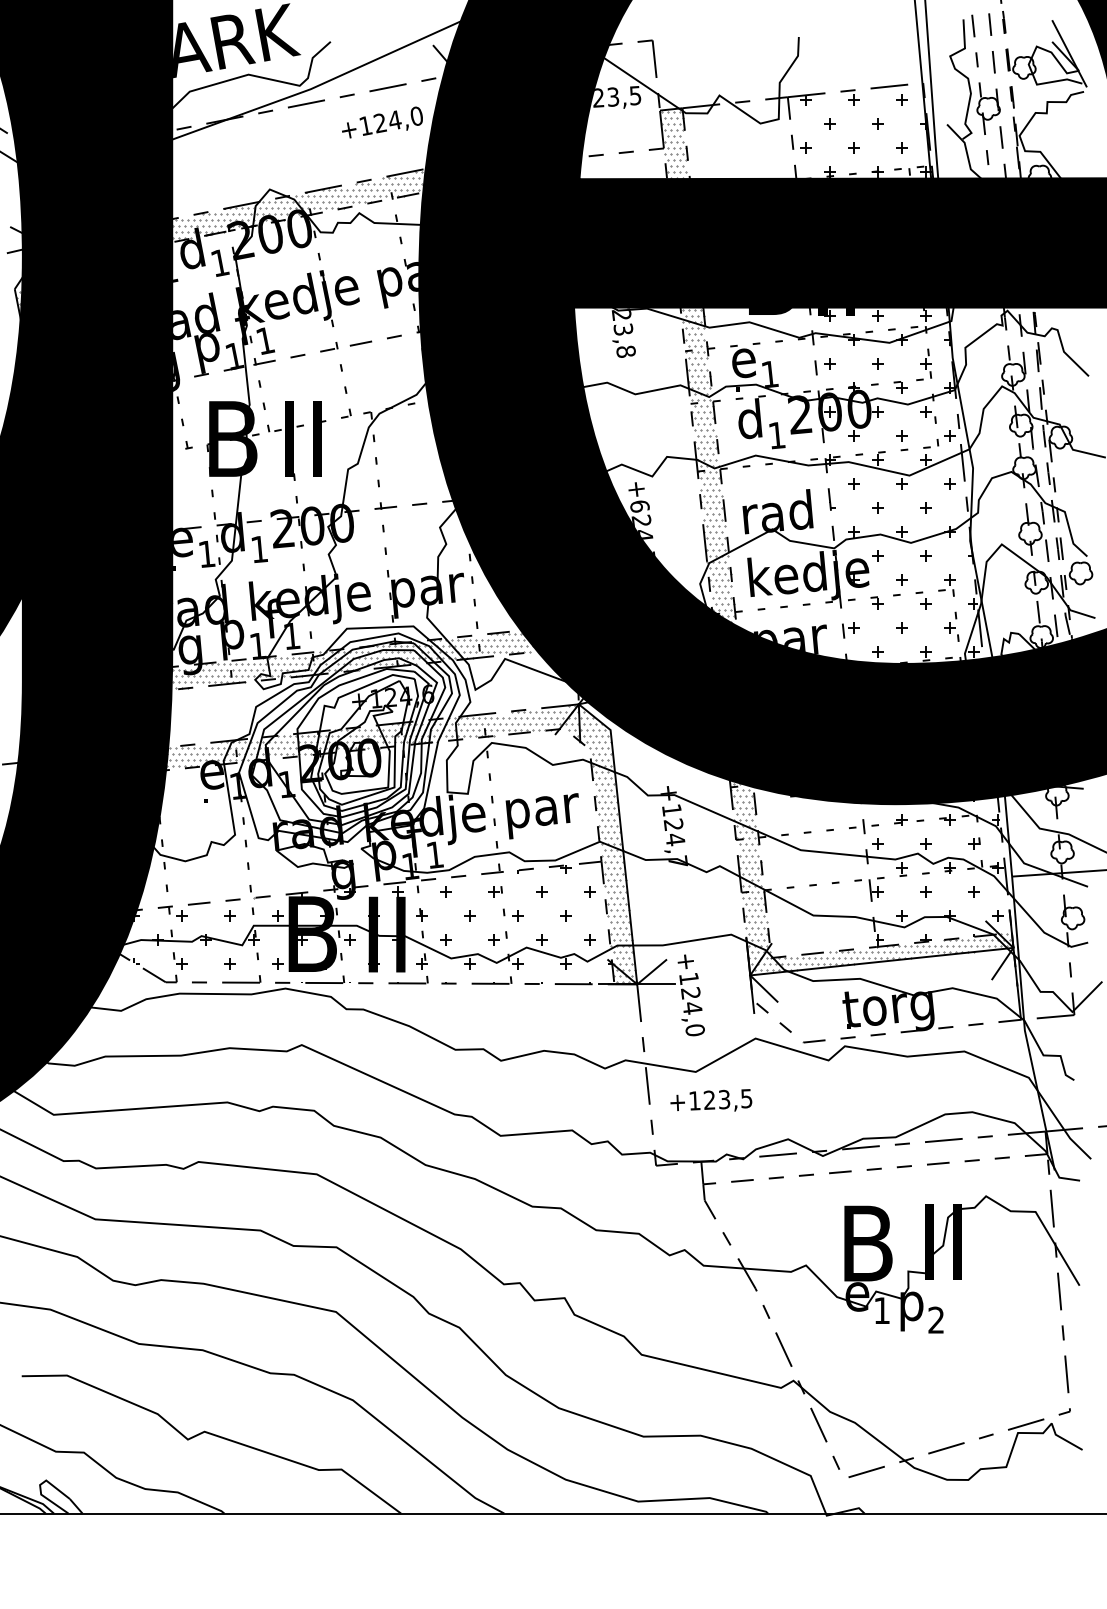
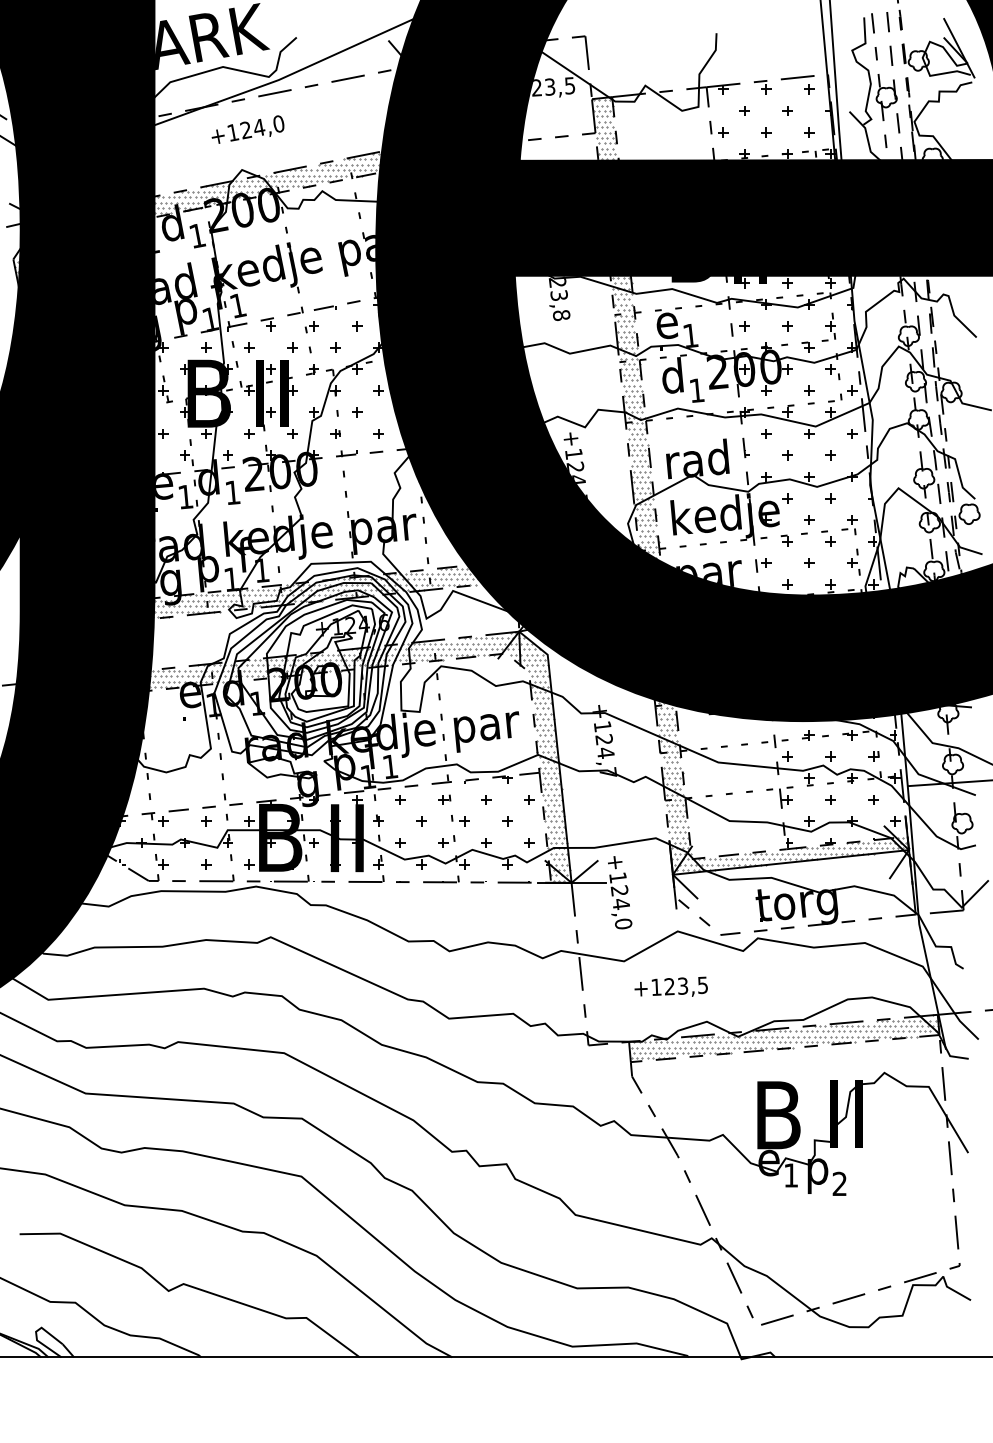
text: (382, 122) -> (248, 129), moved
hatch: (311, 424) -> (279, 380), added
text: (639, 506) -> (573, 454), +624,7 -> +124,7
text: (711, 1100) -> (671, 986), moved
hatch: (875, 1156) -> (785, 1037), added

